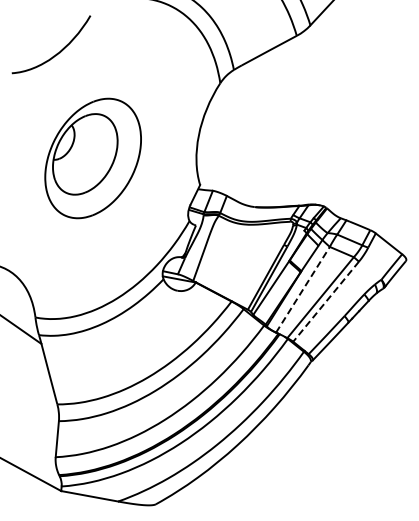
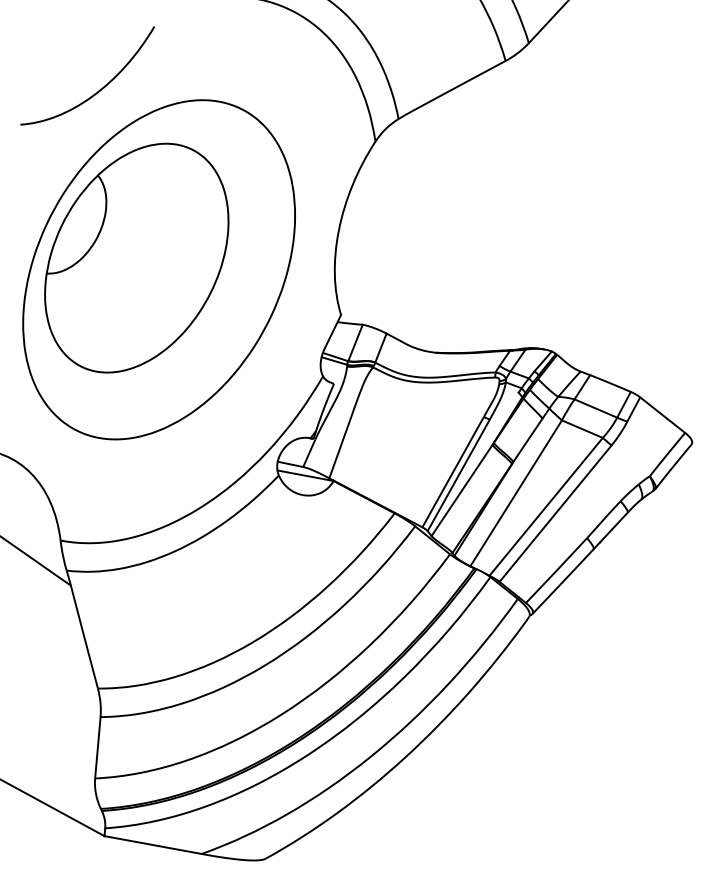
part: (92, 158) -> (157, 269), size x1.67
line: (302, 289) -> (515, 492), dashed -> solid
line: (326, 301) -> (556, 513), dashed -> solid

